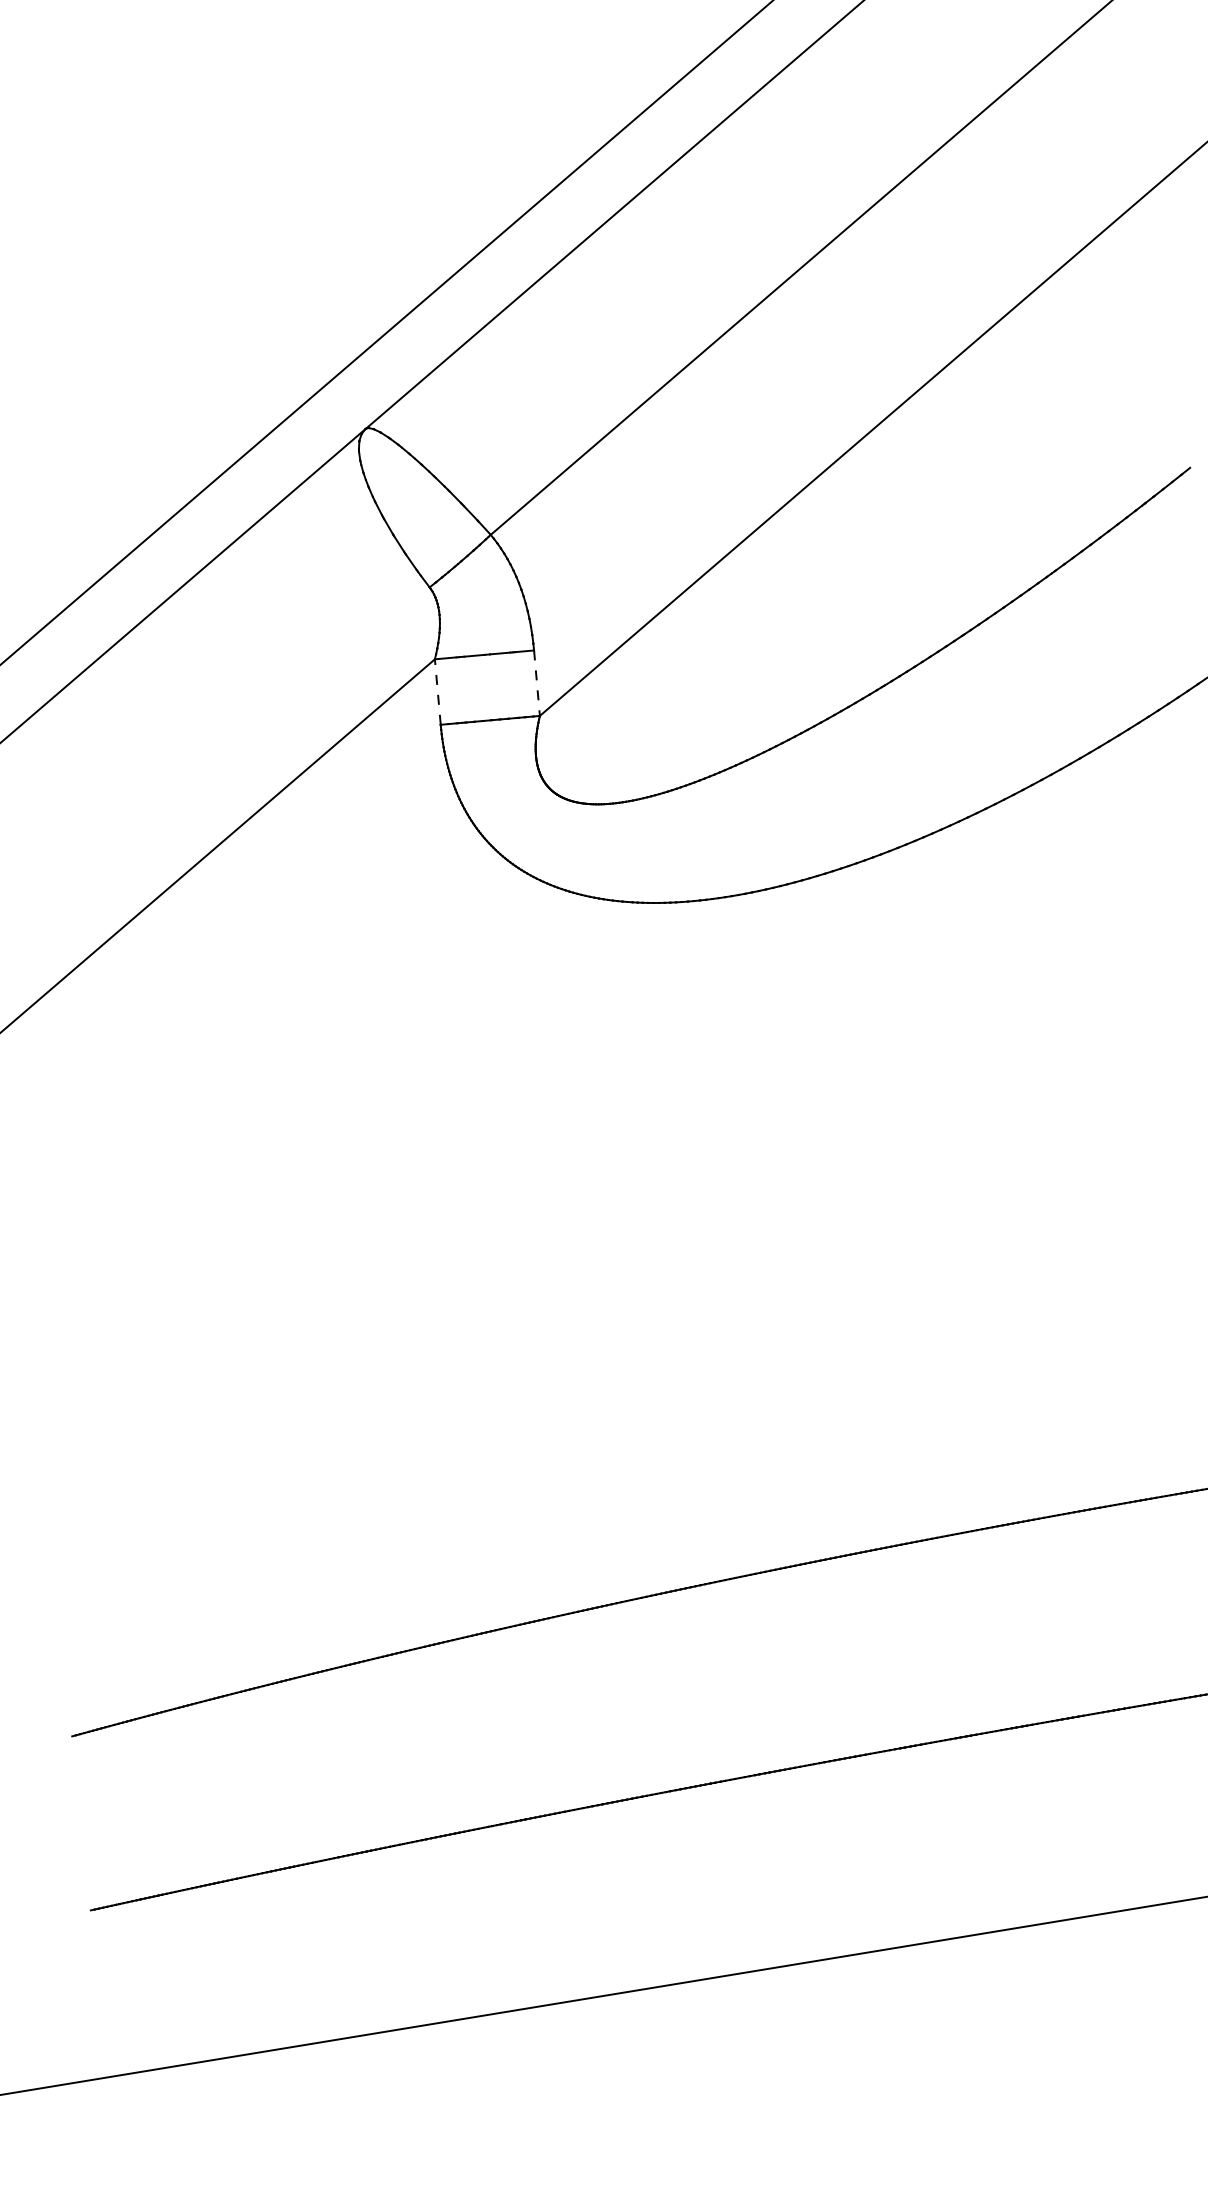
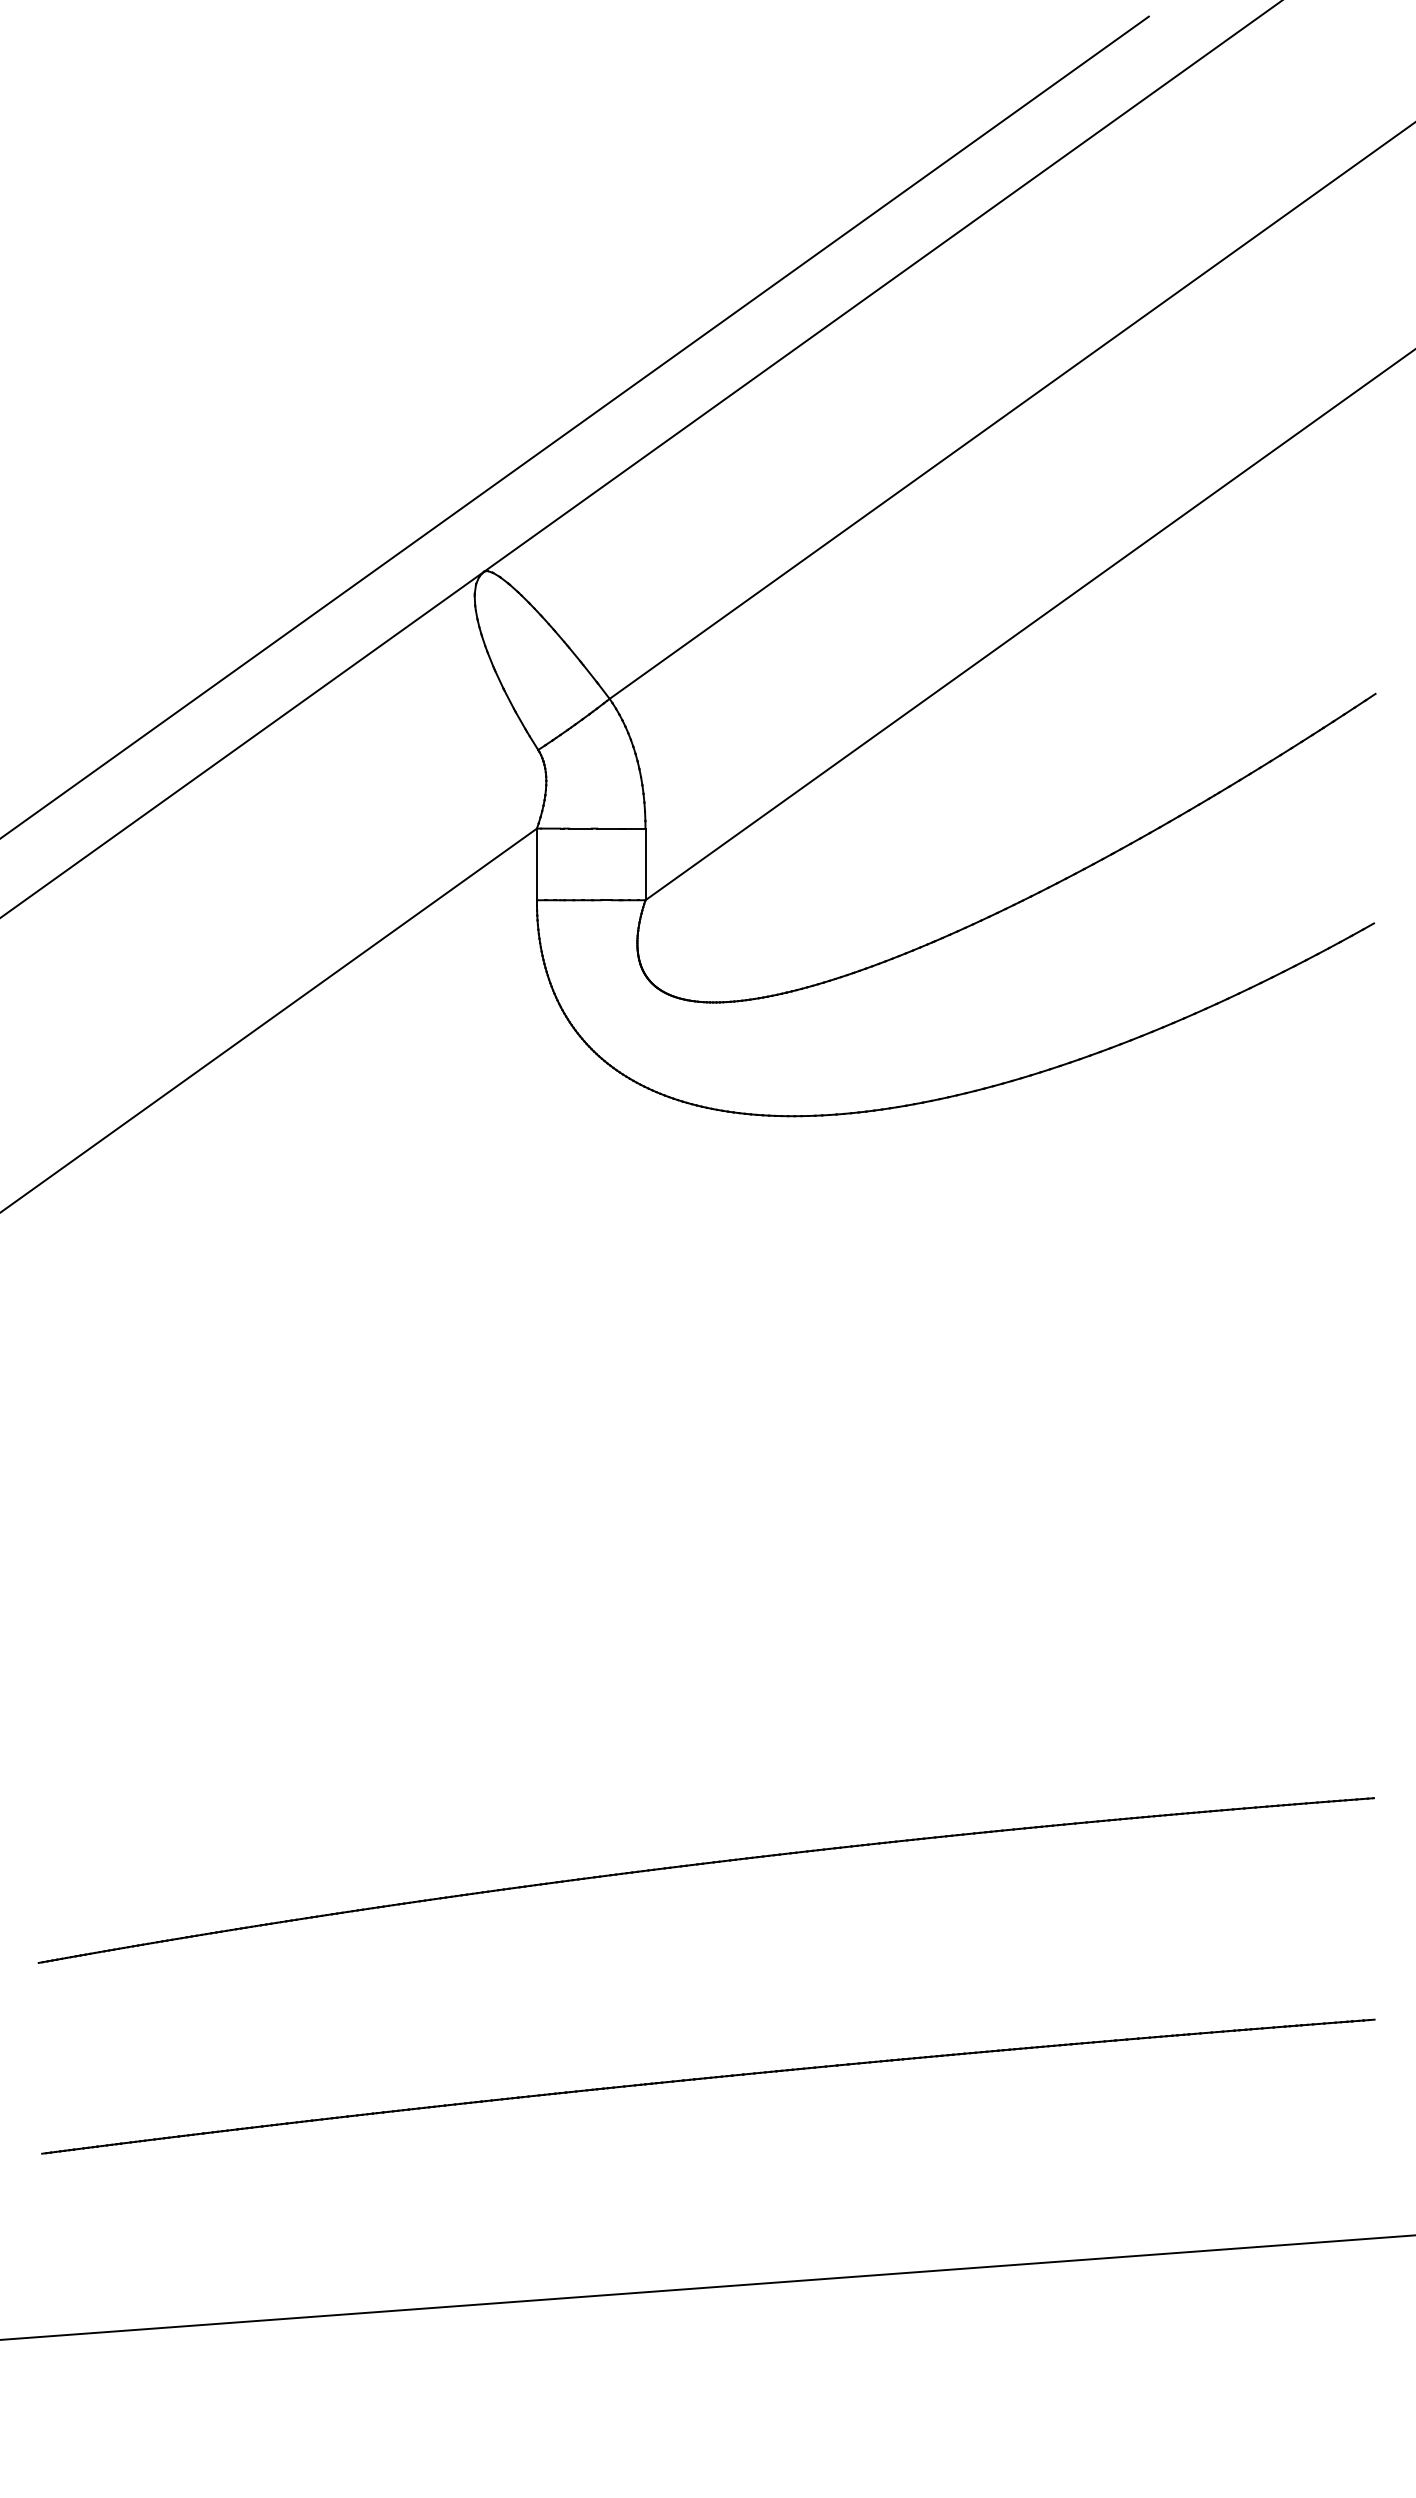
line: (536, 683) -> (645, 864), dashed -> solid
line: (437, 692) -> (536, 864), dashed -> solid

